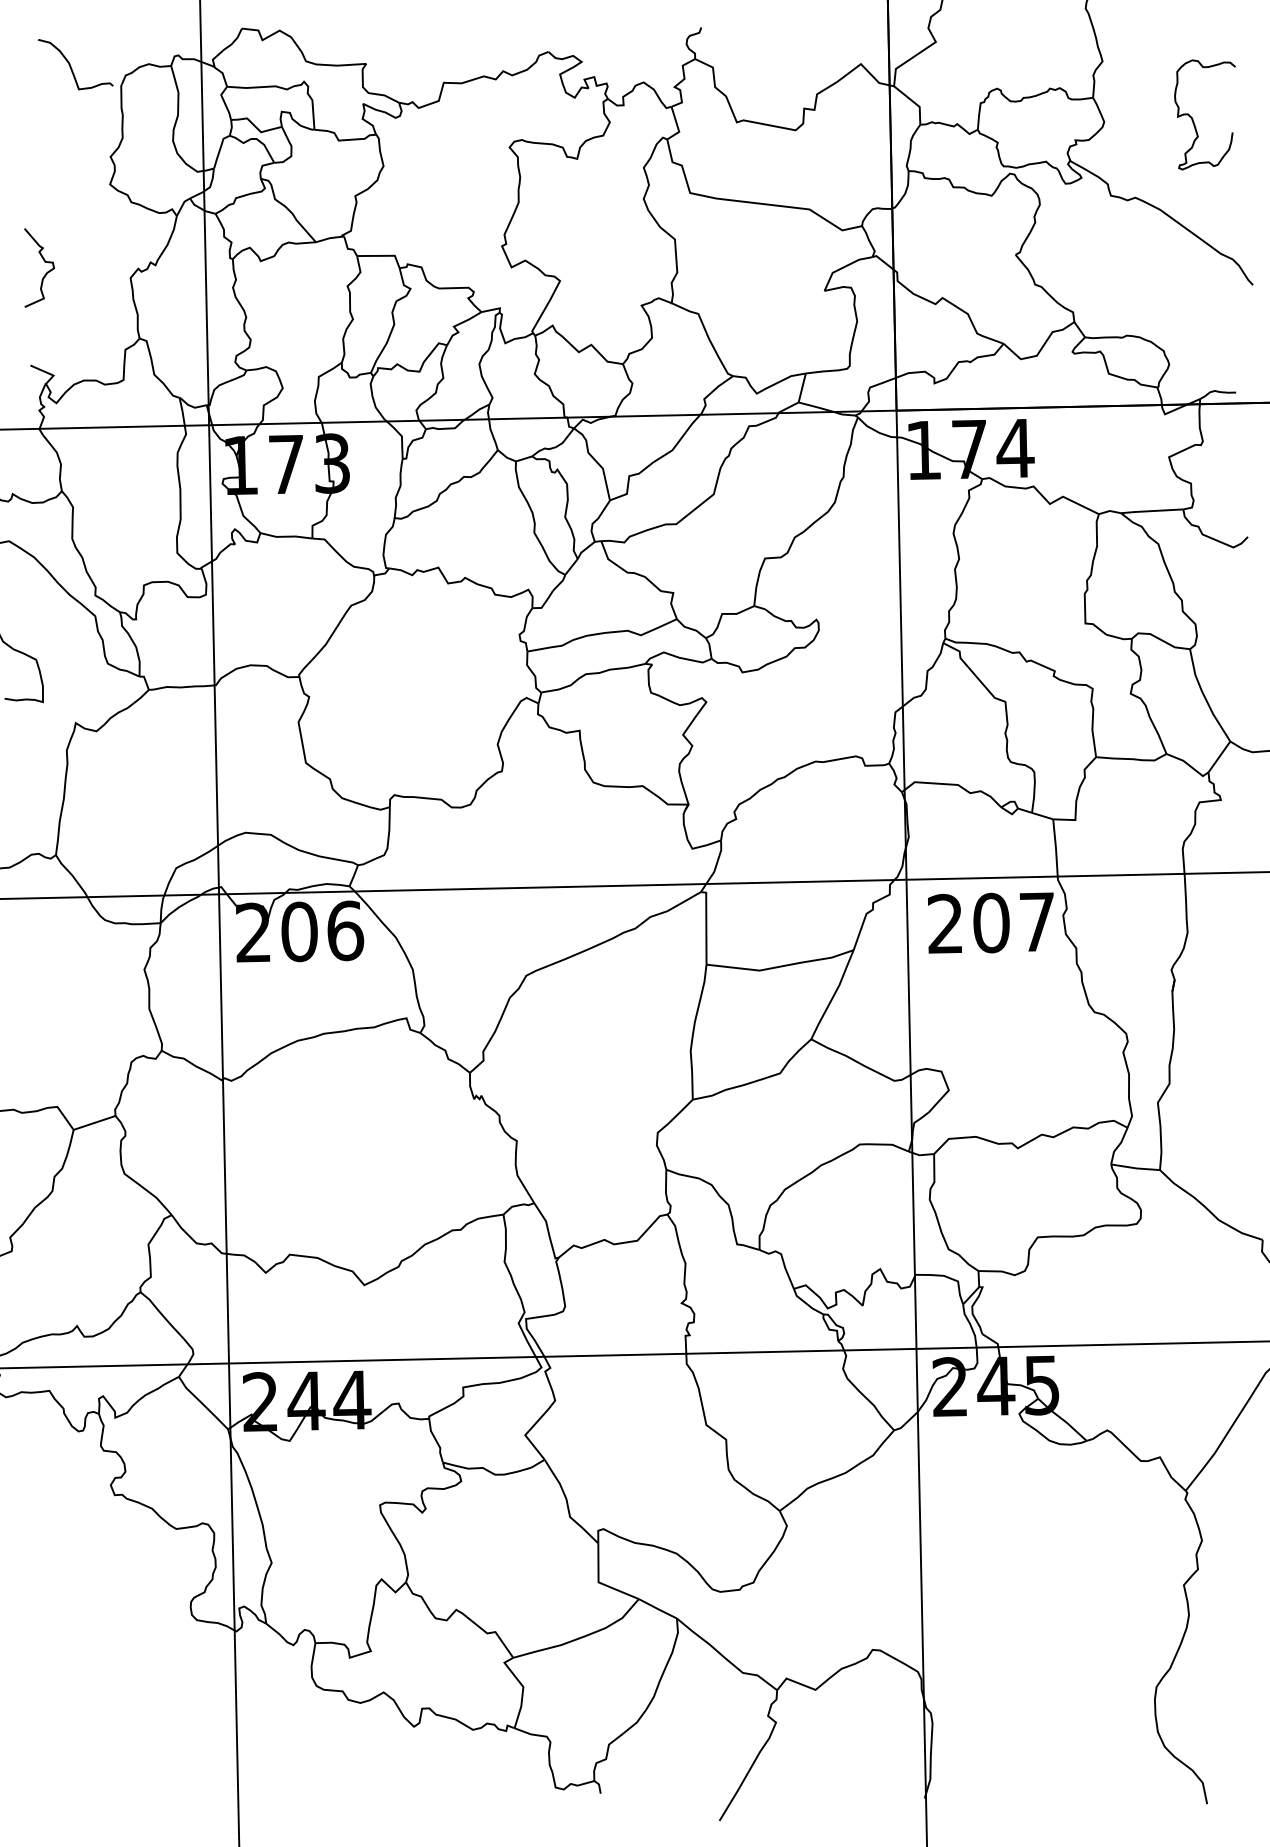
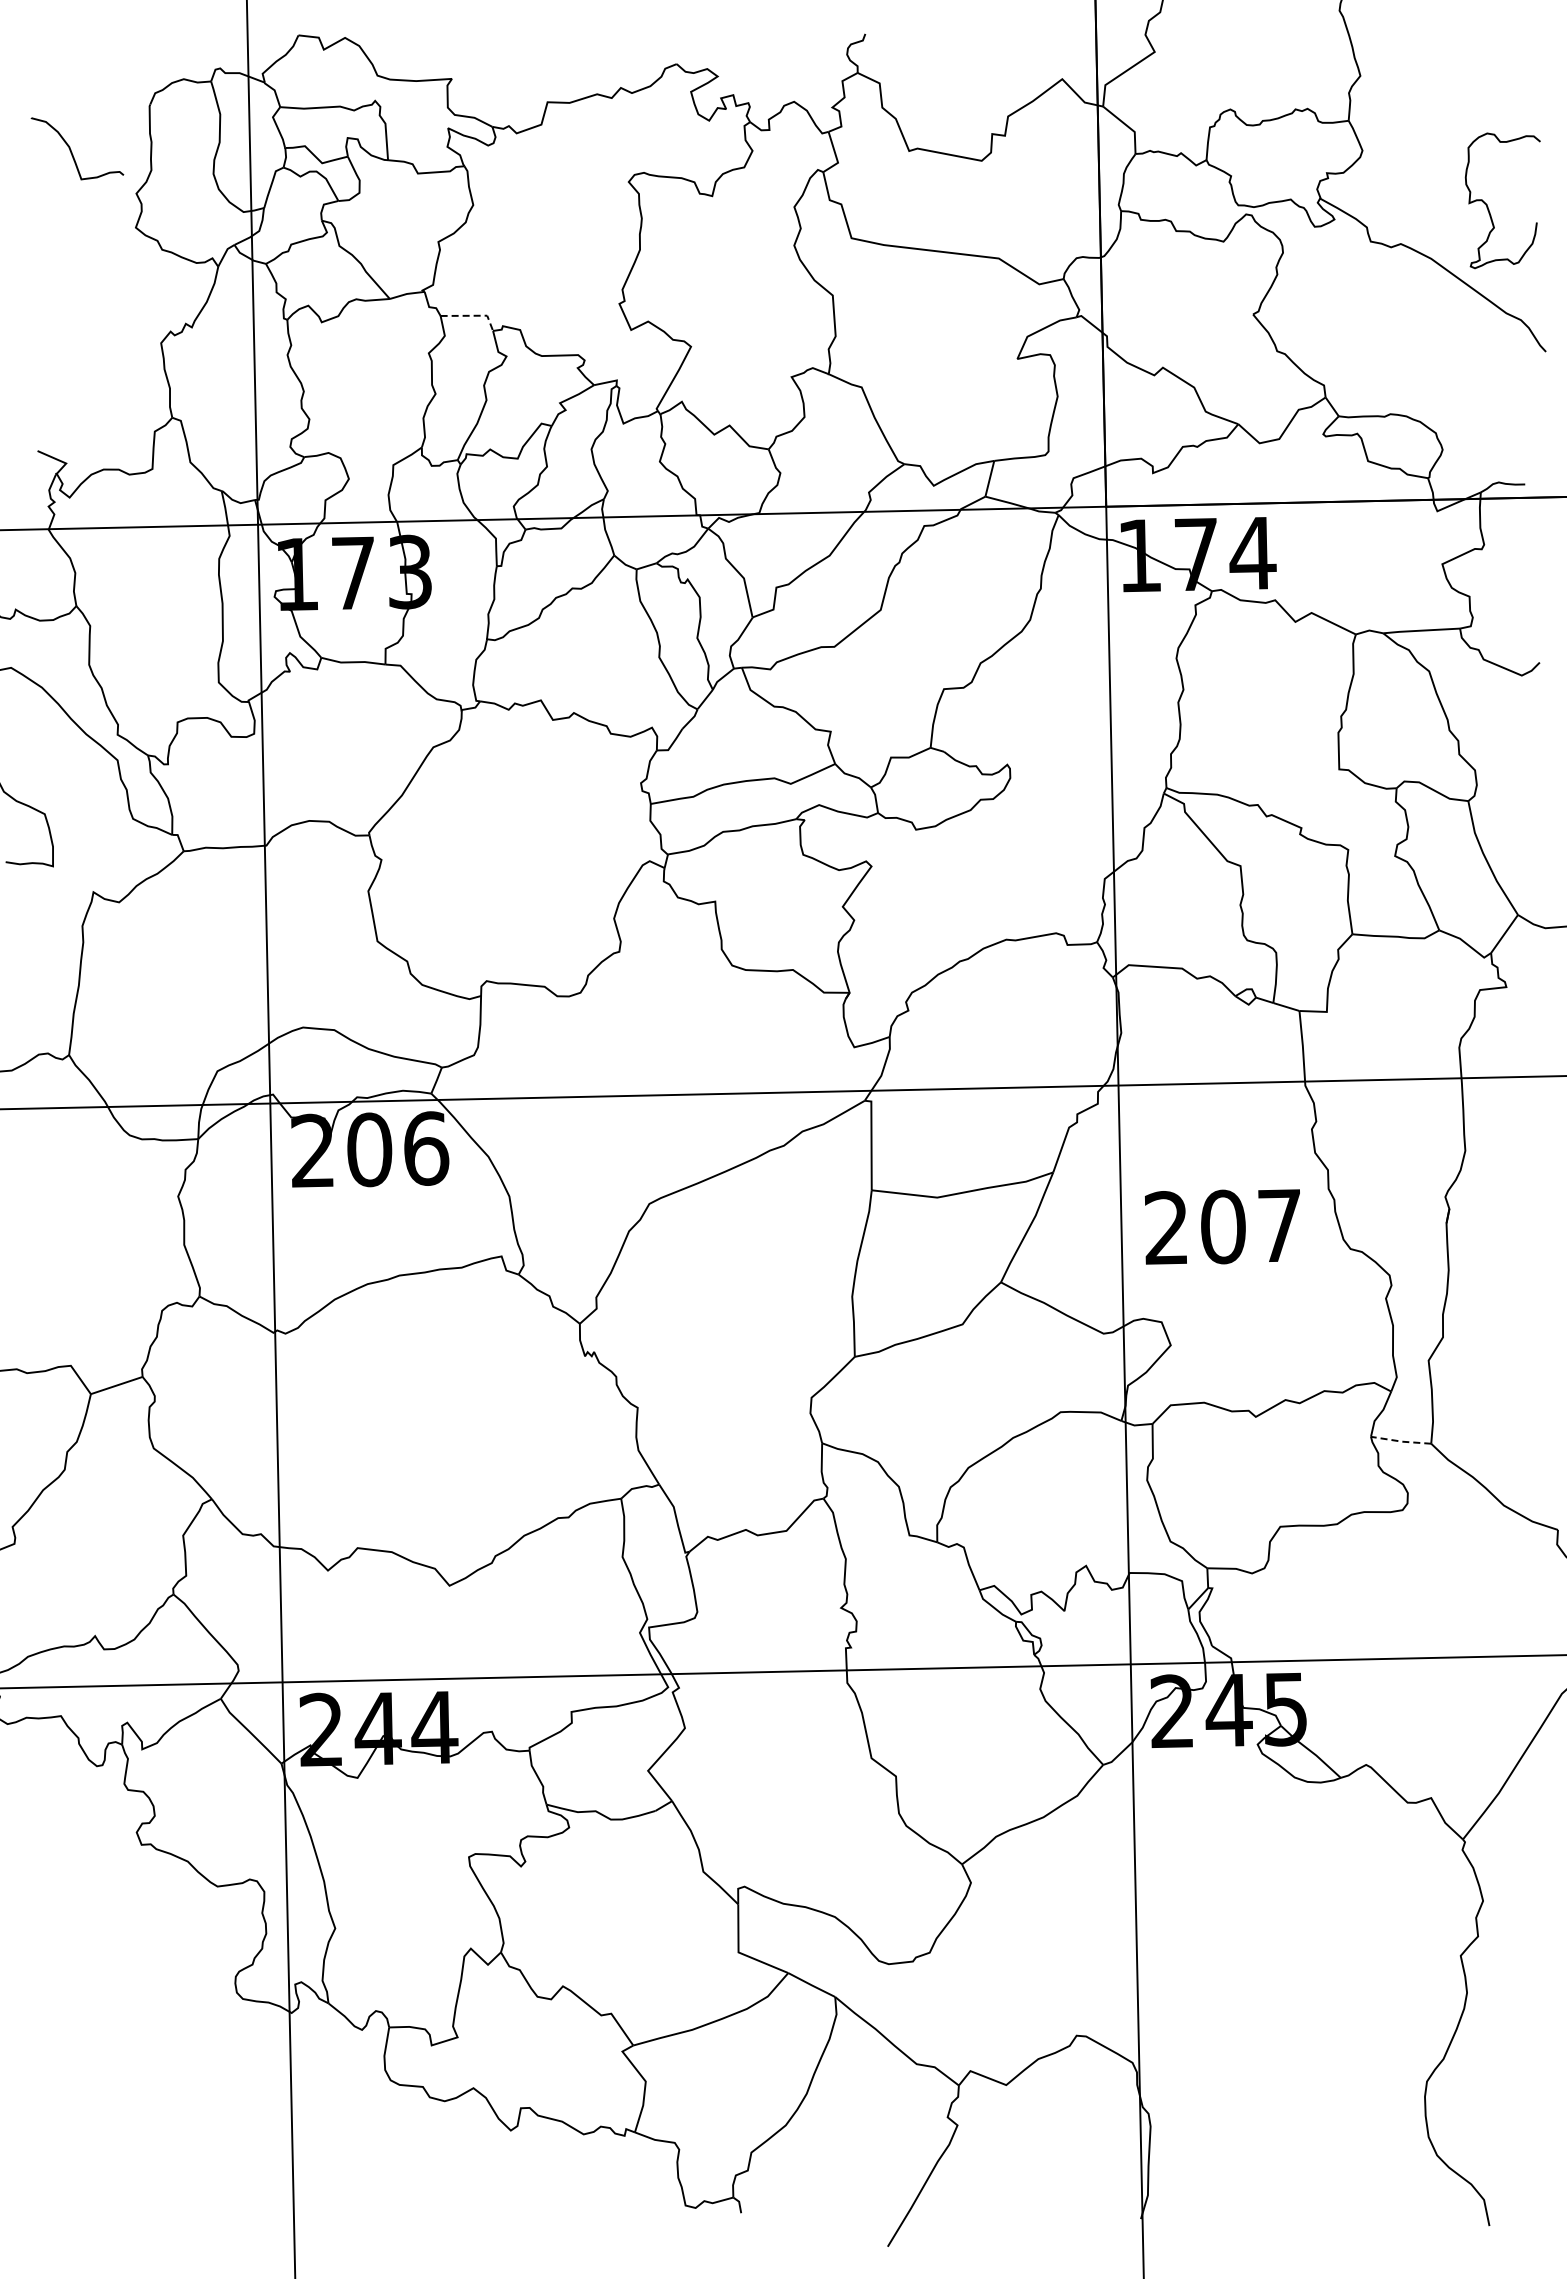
curve: (70, 65) -> (71, 149), moved
curve: (1193, 119) -> (1488, 206), moved
line: (383, 255) -> (473, 315), solid -> dashed
curve: (44, 262) -> (55, 323), removed
text: (990, 922) -> (1222, 1226), moved
line: (1135, 1168) -> (1401, 1441), solid -> dashed

